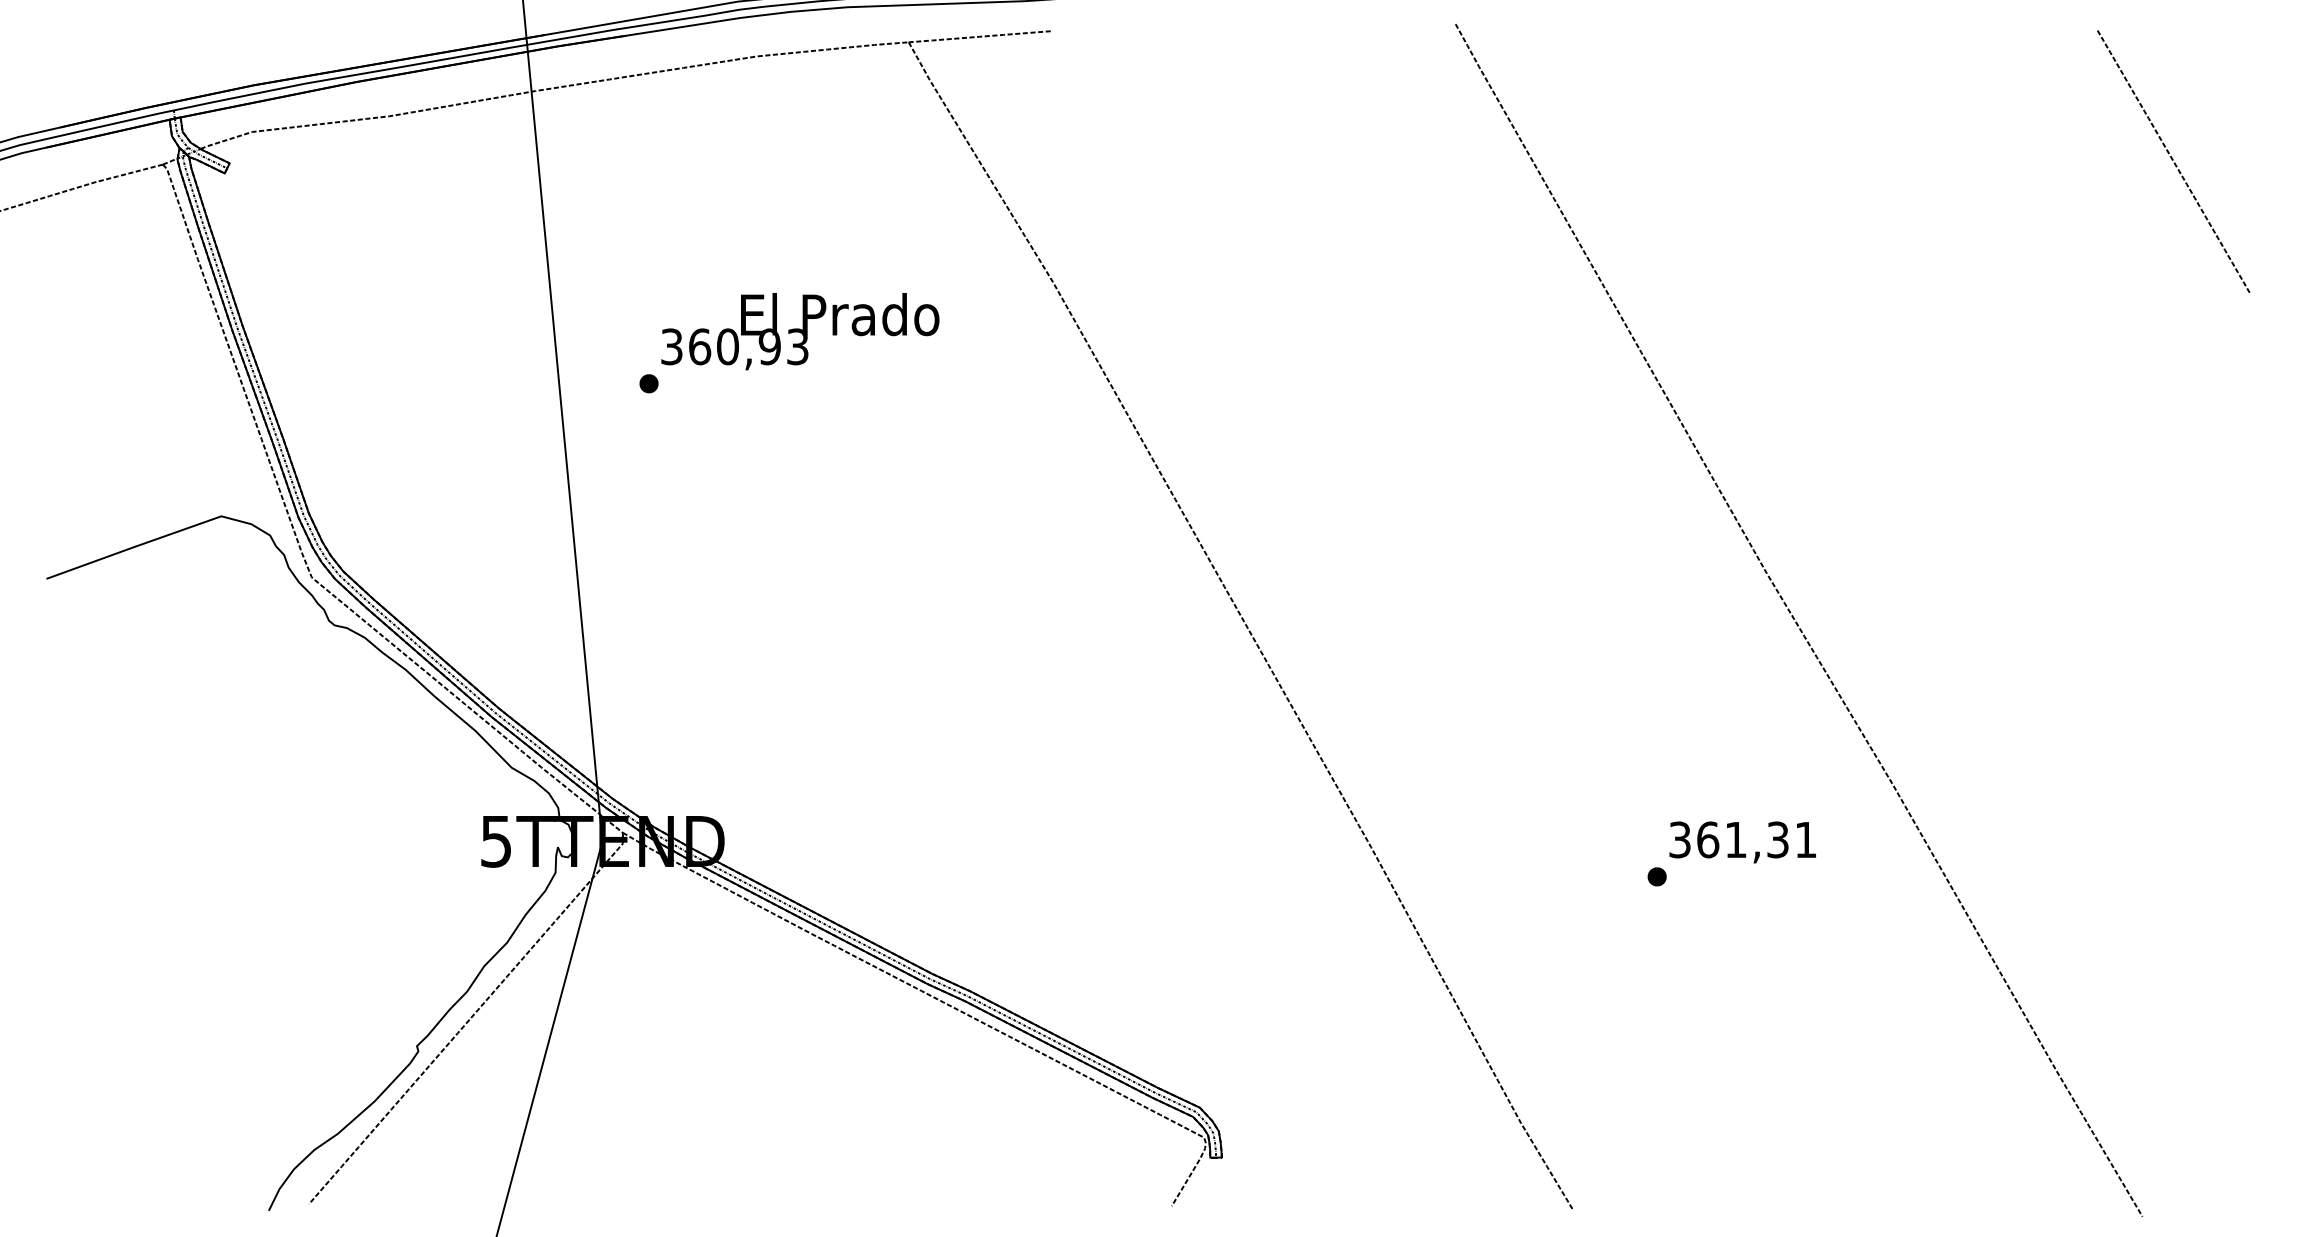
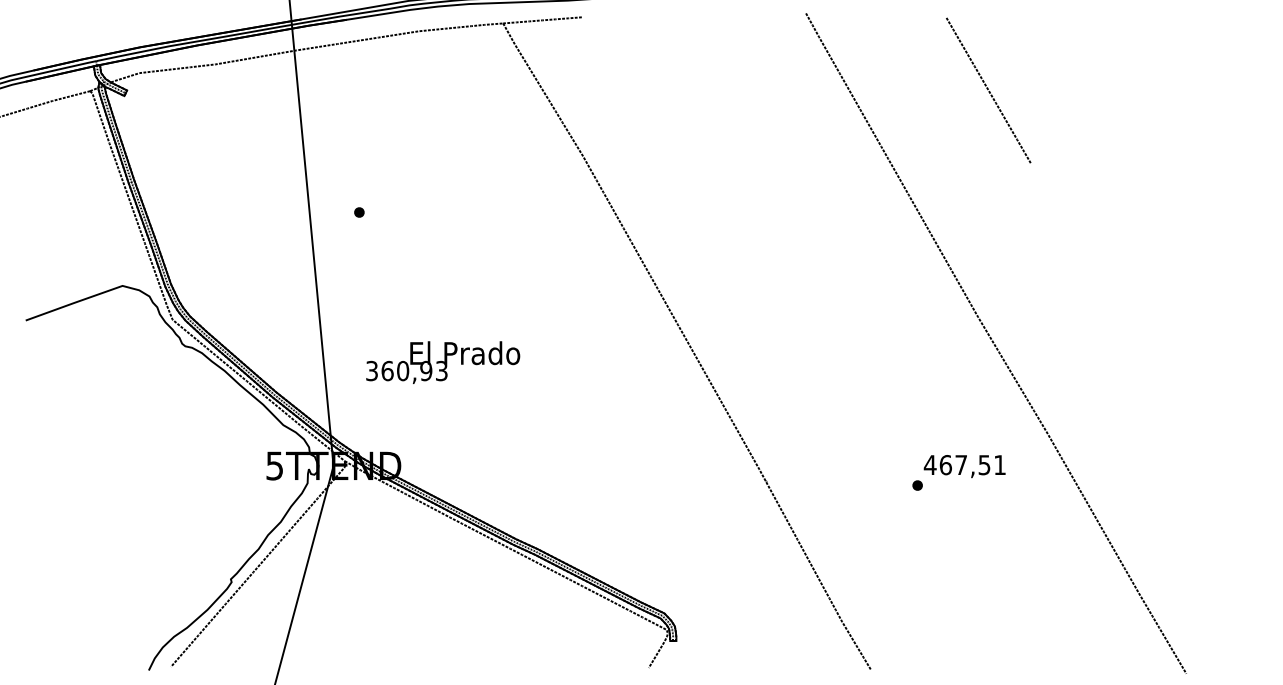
curve: (2173, 159) -> (988, 89), moved
text: (800, 331) -> (443, 362), moved
text: (1727, 840) -> (956, 465), 361,31 -> 467,51

